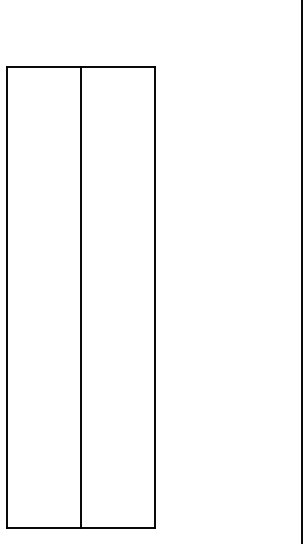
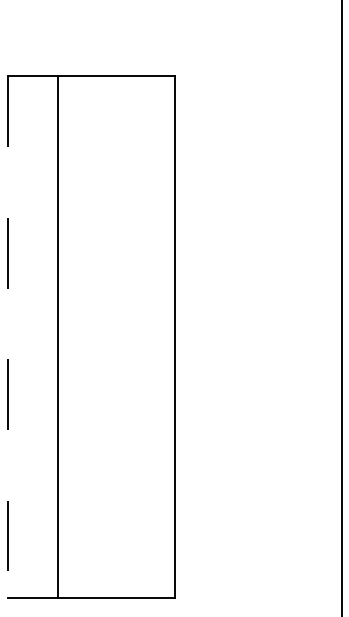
line: (7, 297) -> (8, 337), solid -> dashed
line: (80, 297) -> (57, 337), moved

